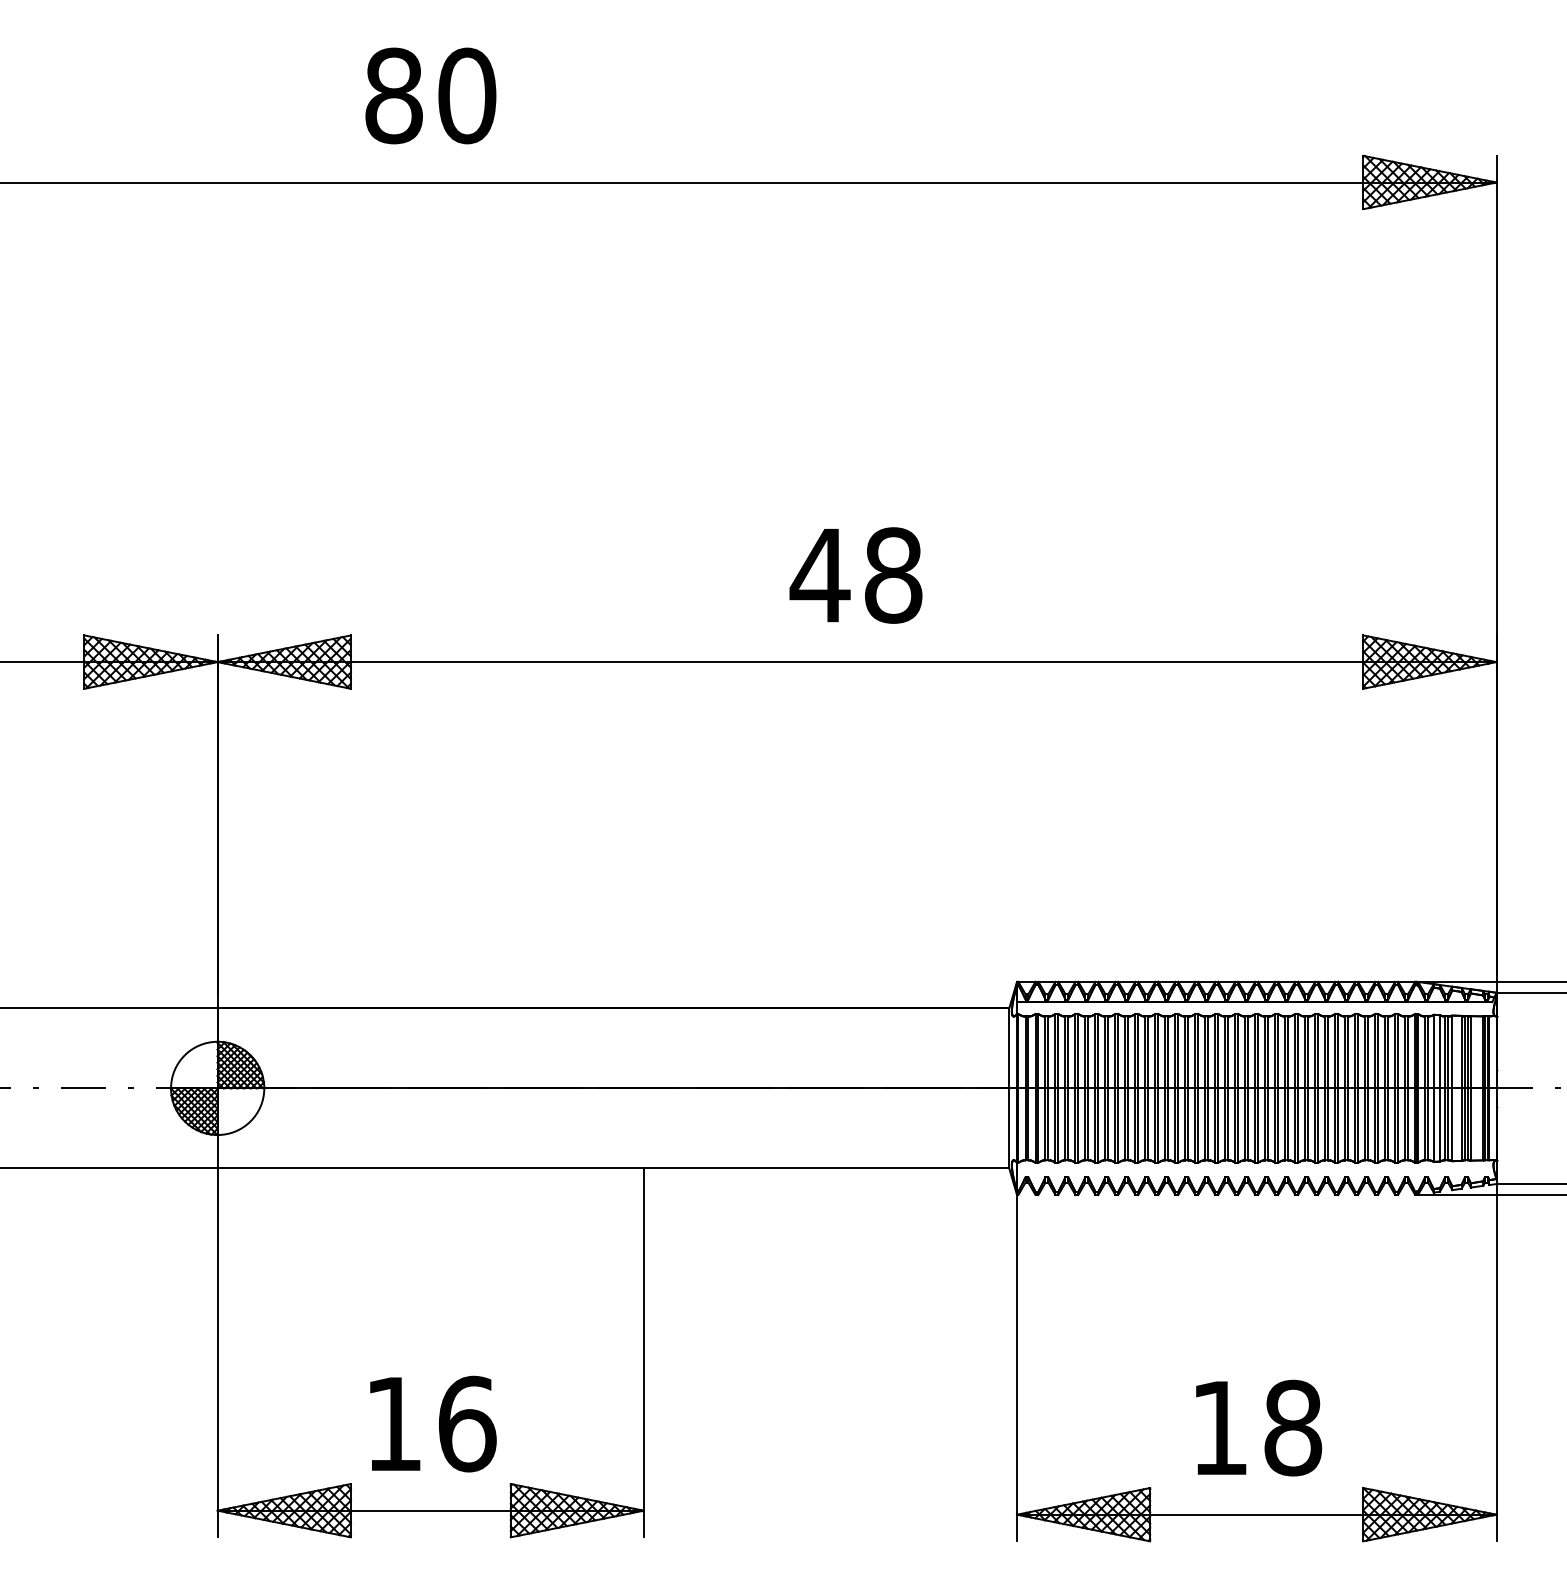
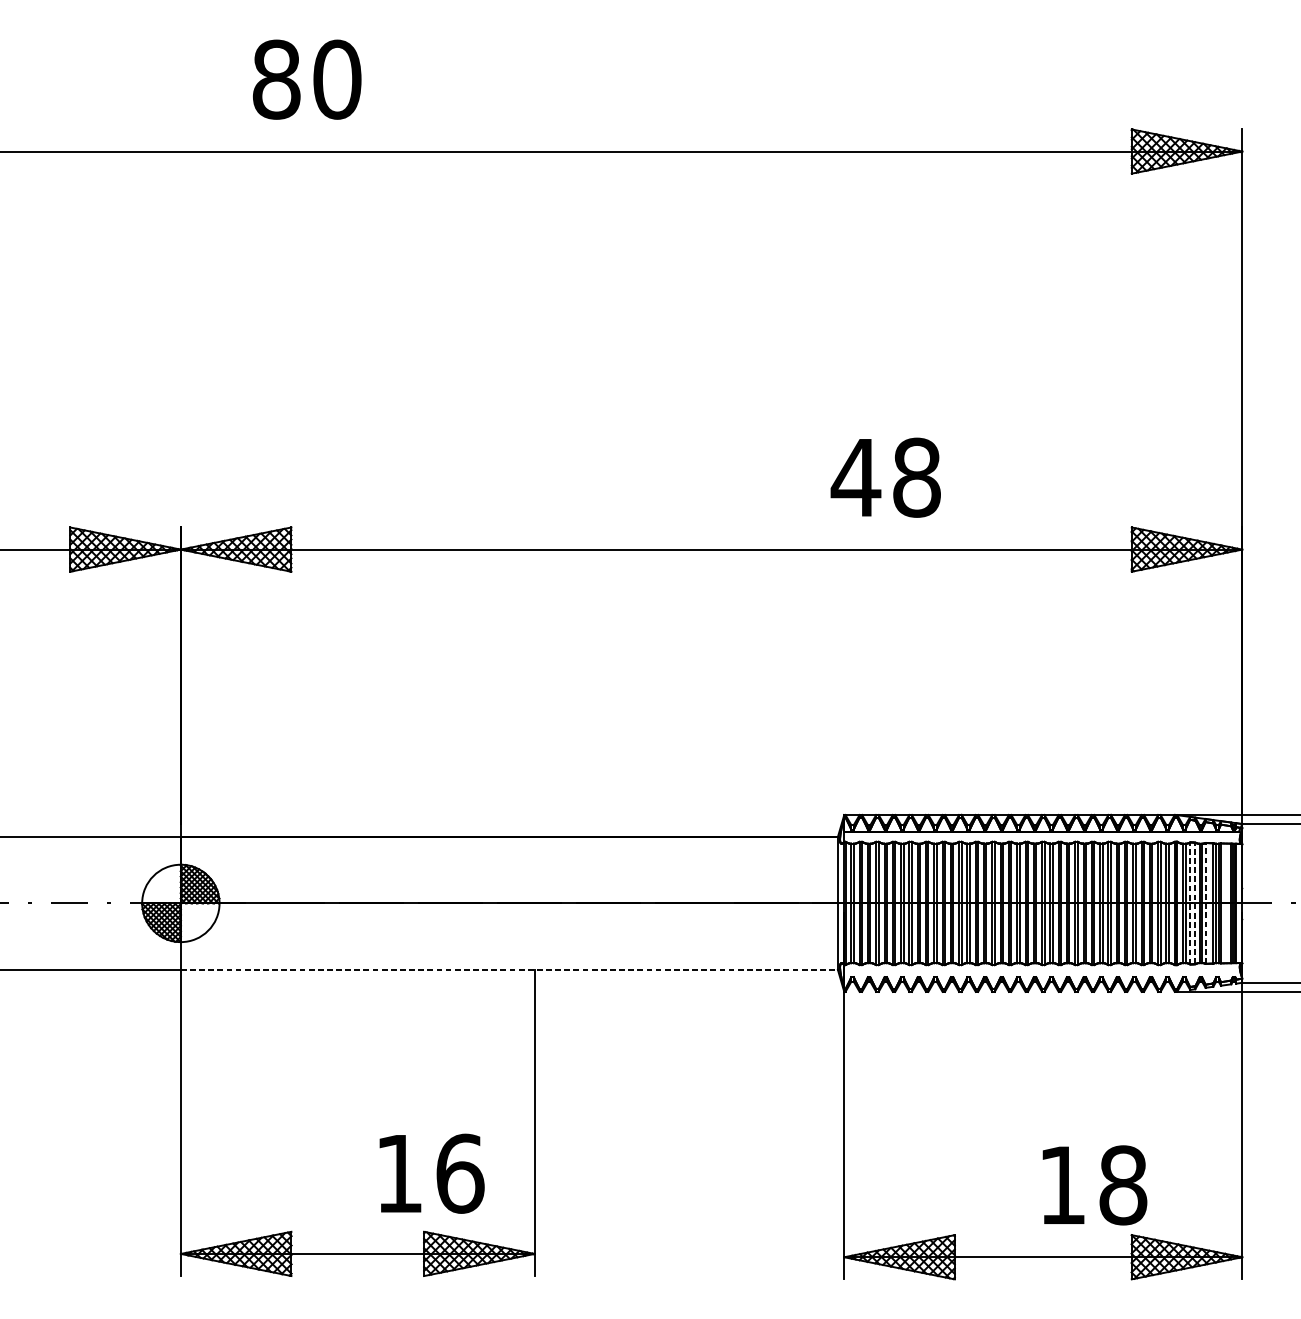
text: (430, 95) -> (306, 79), moved
text: (855, 575) -> (885, 477), moved
line: (1439, 1087) -> (1194, 902), solid -> dashed
line: (1433, 1088) -> (1190, 903), solid -> dashed
line: (1452, 1088) -> (1205, 903), solid -> dashed
line: (613, 1168) -> (509, 969), solid -> dashed
text: (433, 1423) -> (432, 1173), moved
text: (1259, 1427) -> (1095, 1184), moved

